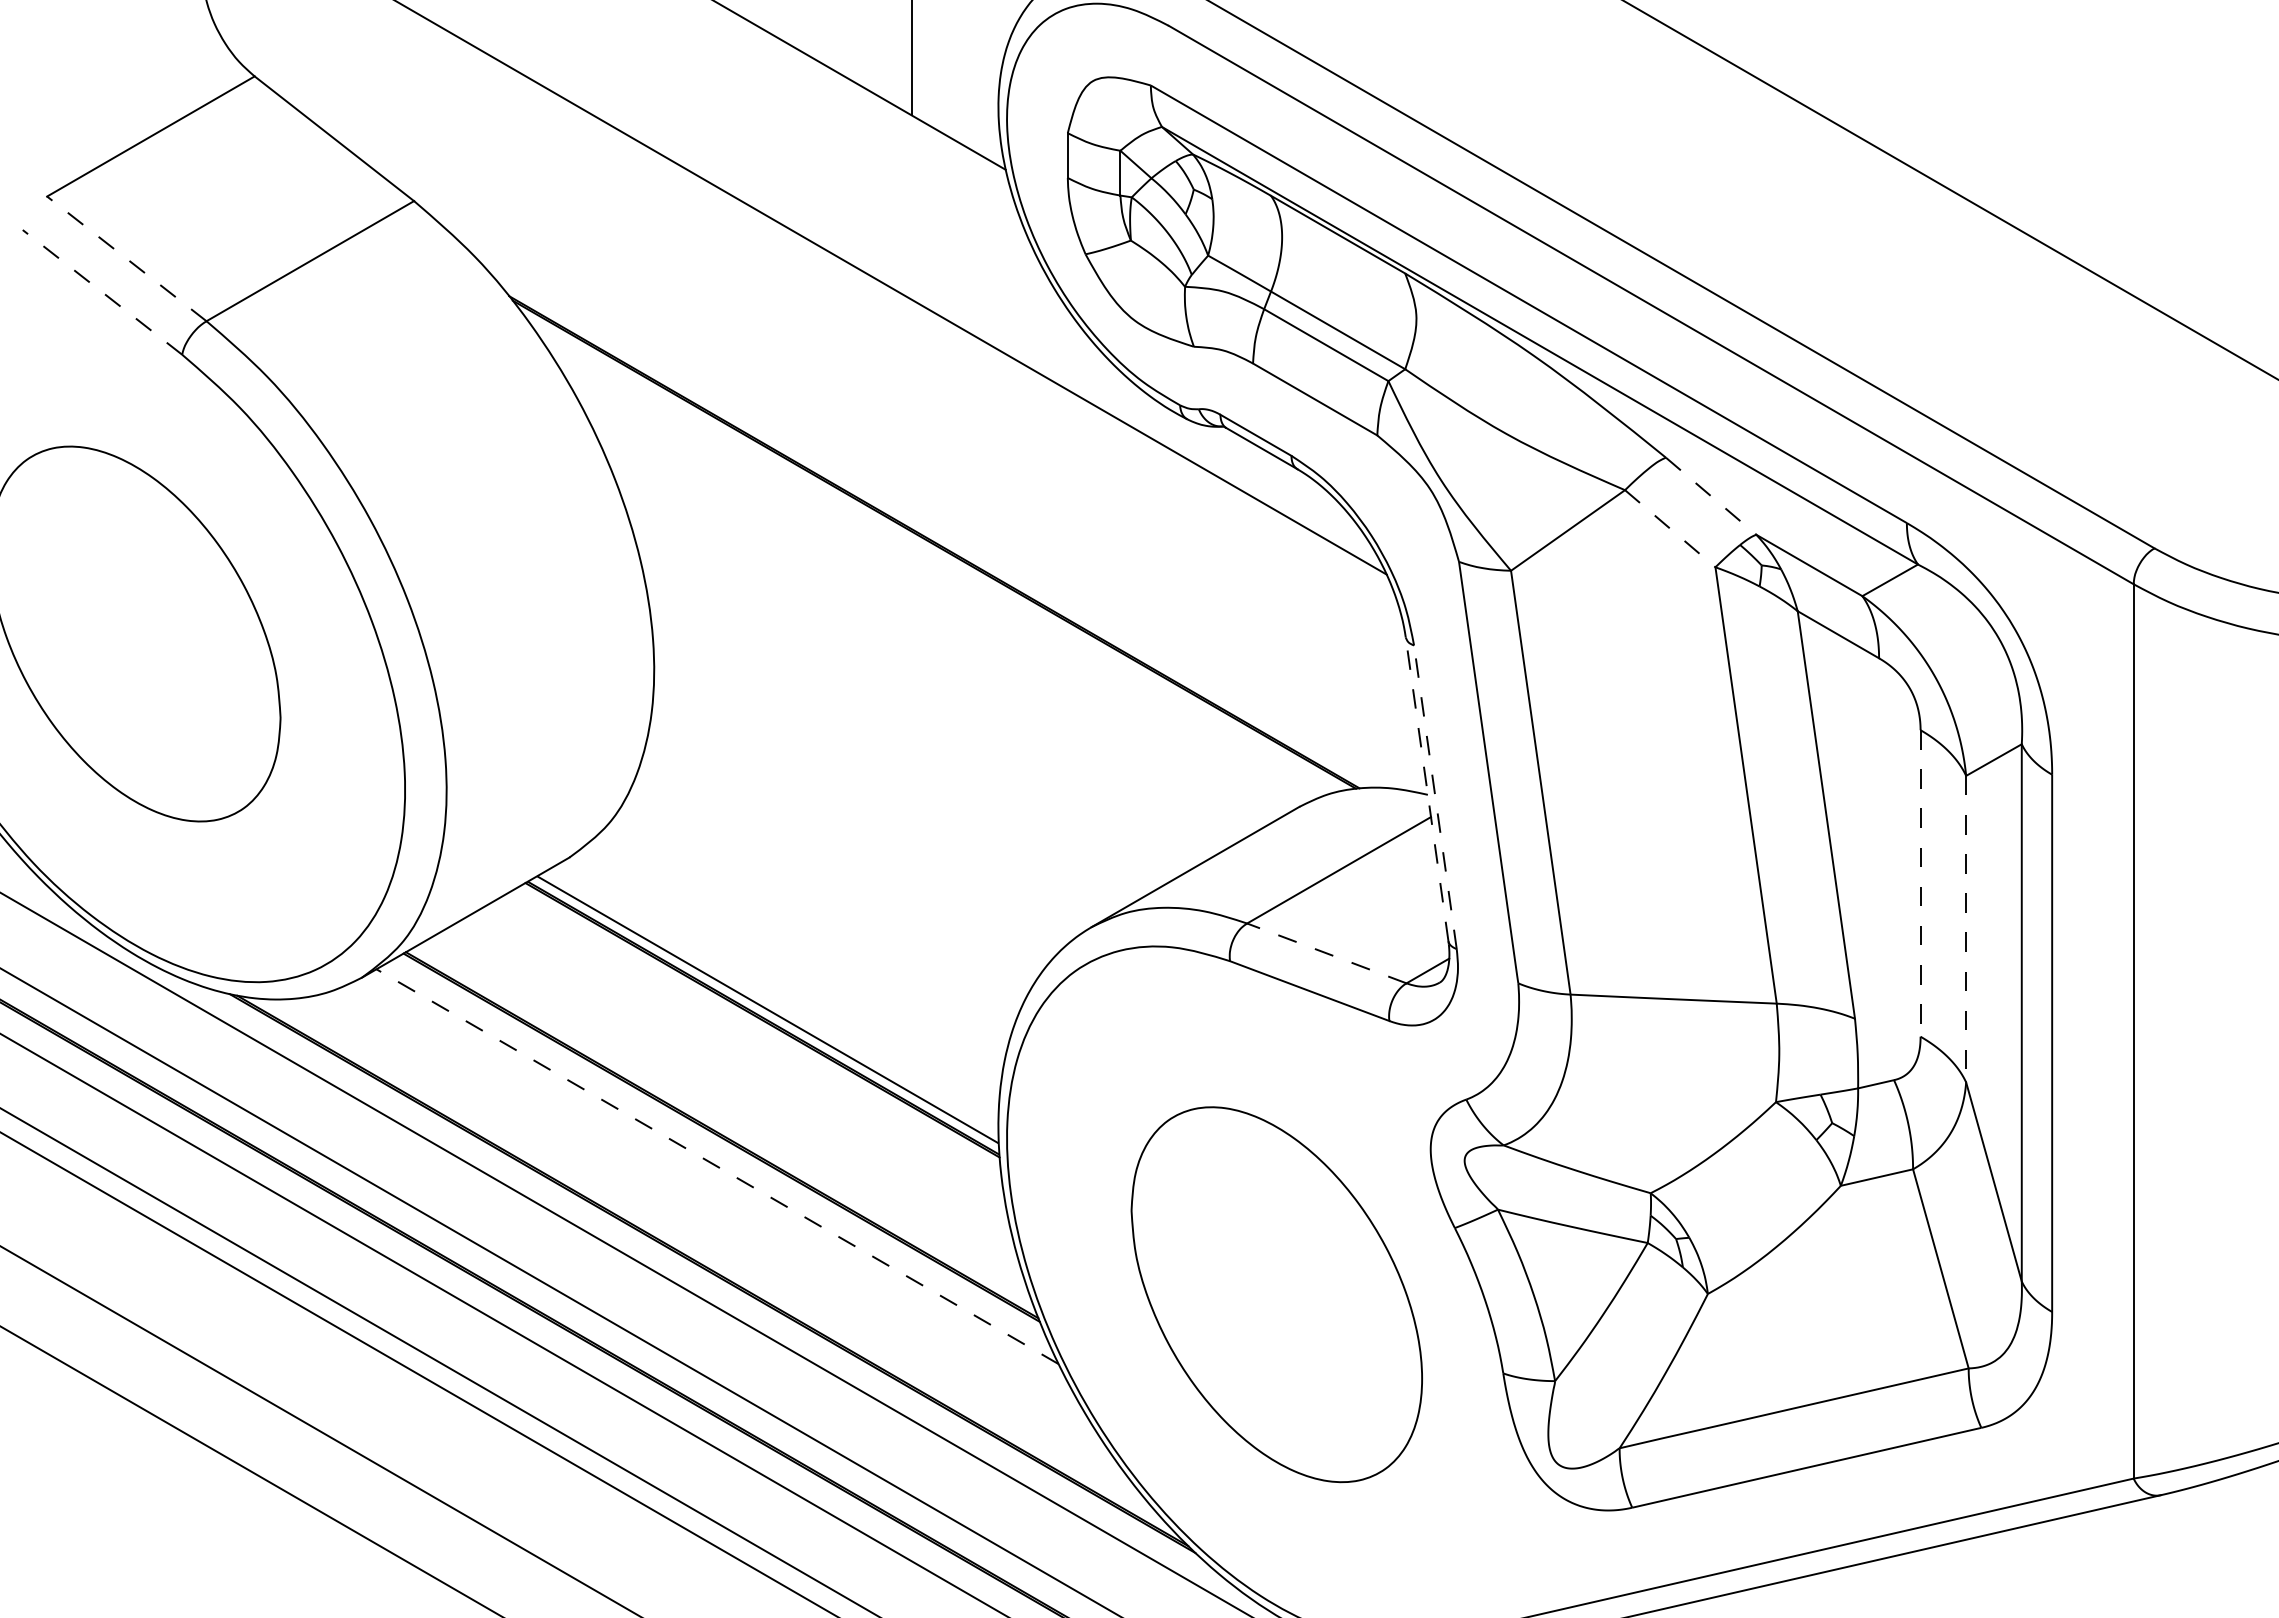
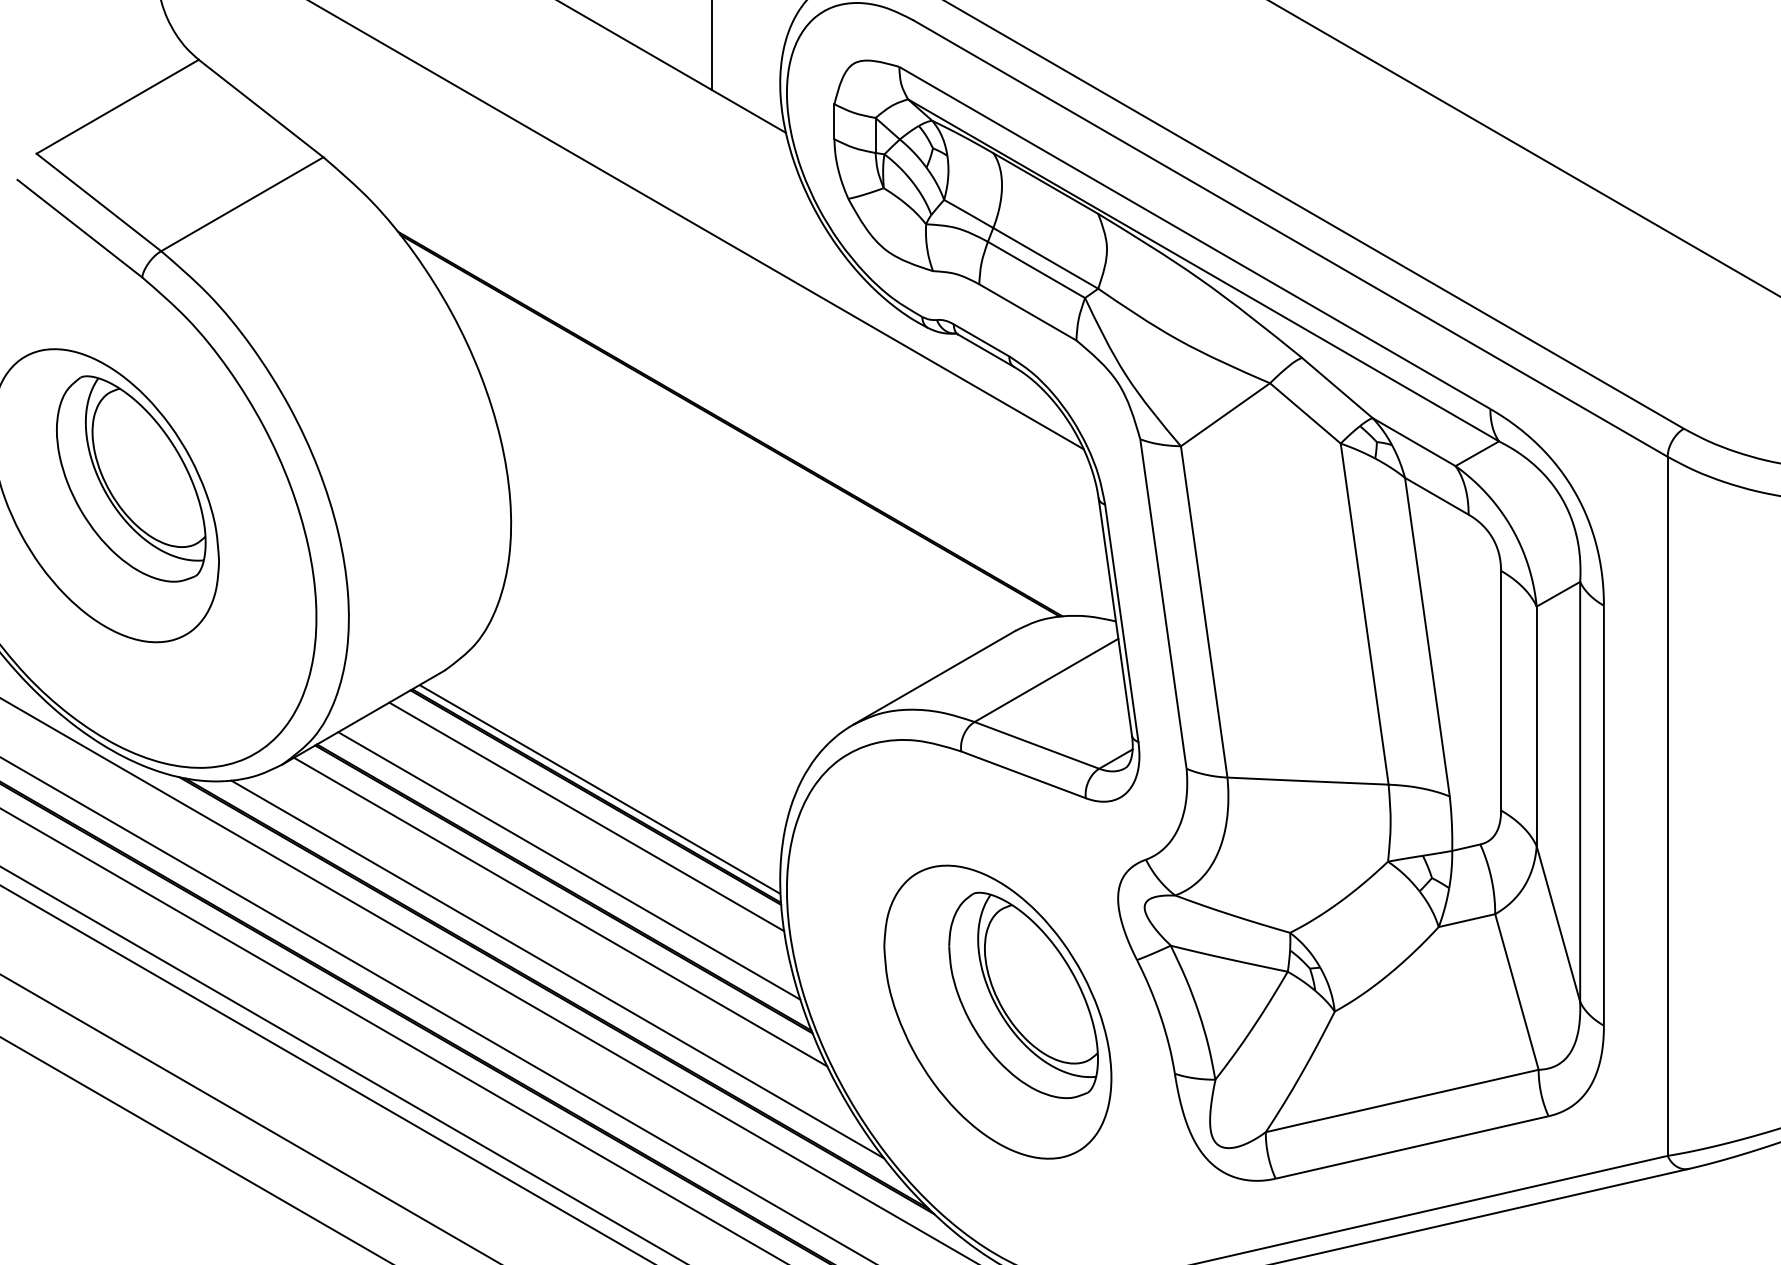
line: (126, 258) -> (98, 202), dashed -> solid
line: (102, 292) -> (79, 228), dashed -> solid
line: (1711, 496) -> (1337, 388), dashed -> solid
line: (1670, 529) -> (1305, 414), dashed -> solid
part: (168, 612) -> (131, 478), added
line: (1427, 788) -> (1115, 616), dashed -> solid
line: (1435, 796) -> (1121, 622), dashed -> solid
line: (1920, 883) -> (1501, 690), dashed -> solid
line: (1966, 929) -> (1536, 726), dashed -> solid
line: (1326, 953) -> (1036, 745), dashed -> solid
line: (750, 1044) -> (586, 816), added
line: (728, 1107) -> (569, 865), added
line: (717, 1166) -> (560, 911), dashed -> solid
line: (713, 1239) -> (557, 969), added
part: (1309, 1273) -> (1023, 995), added

